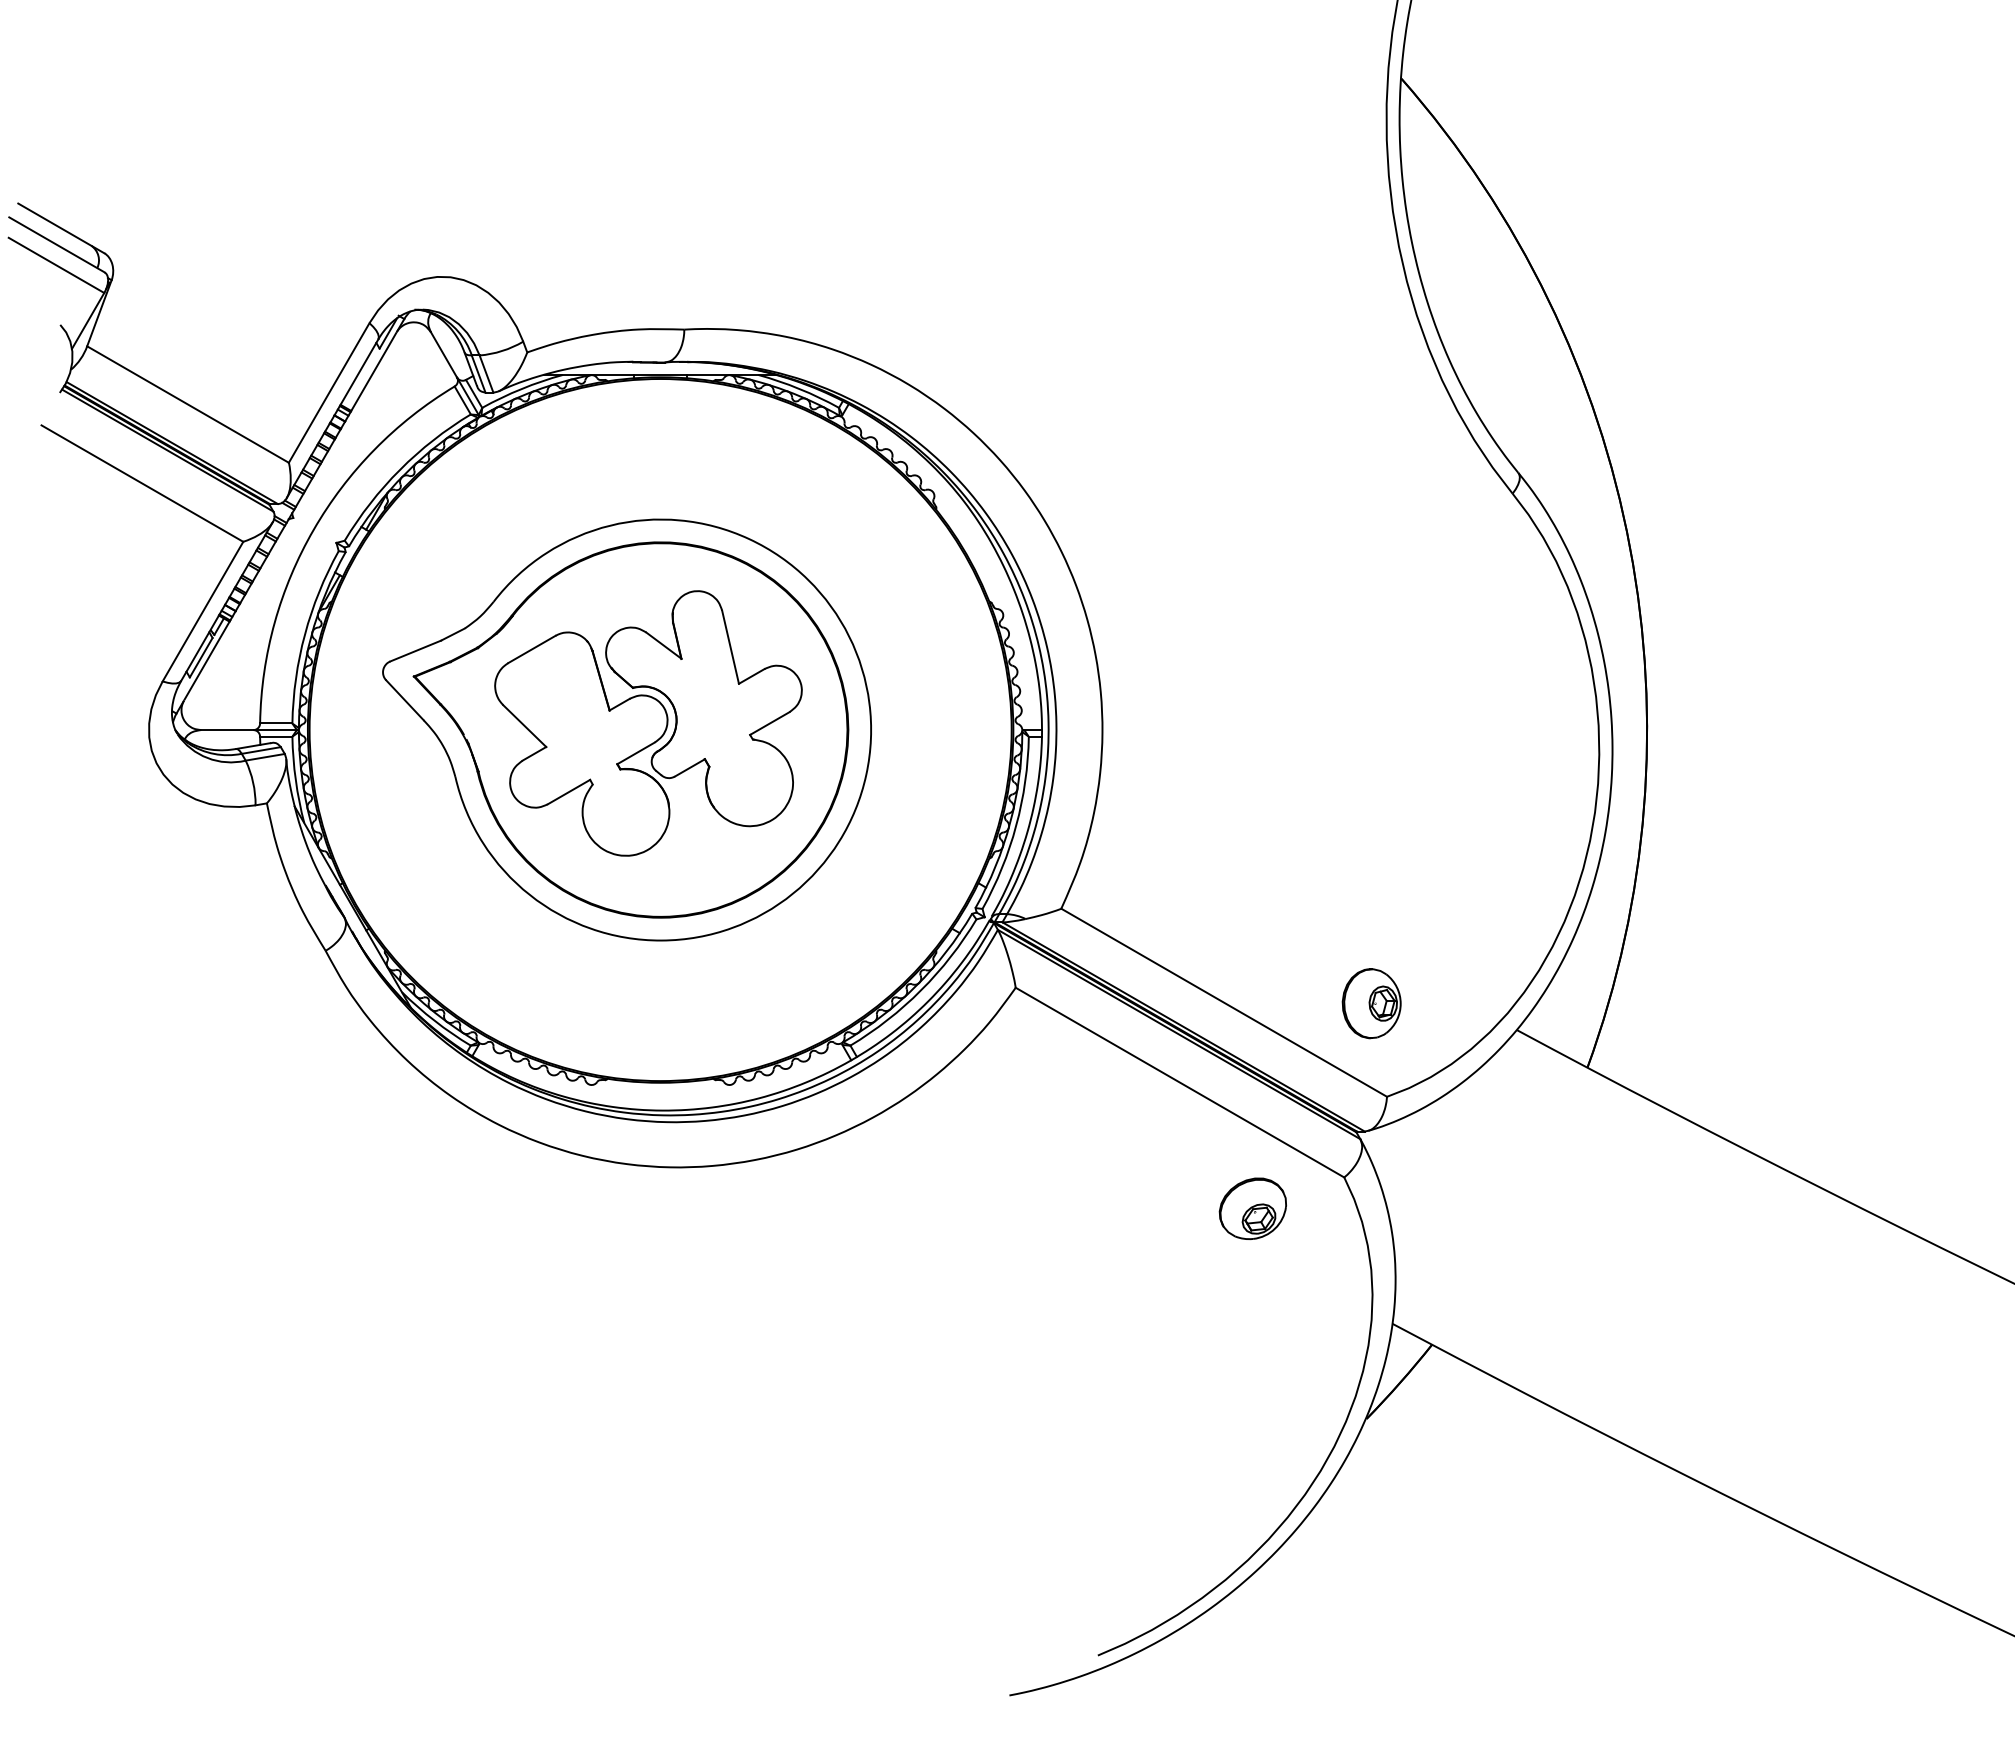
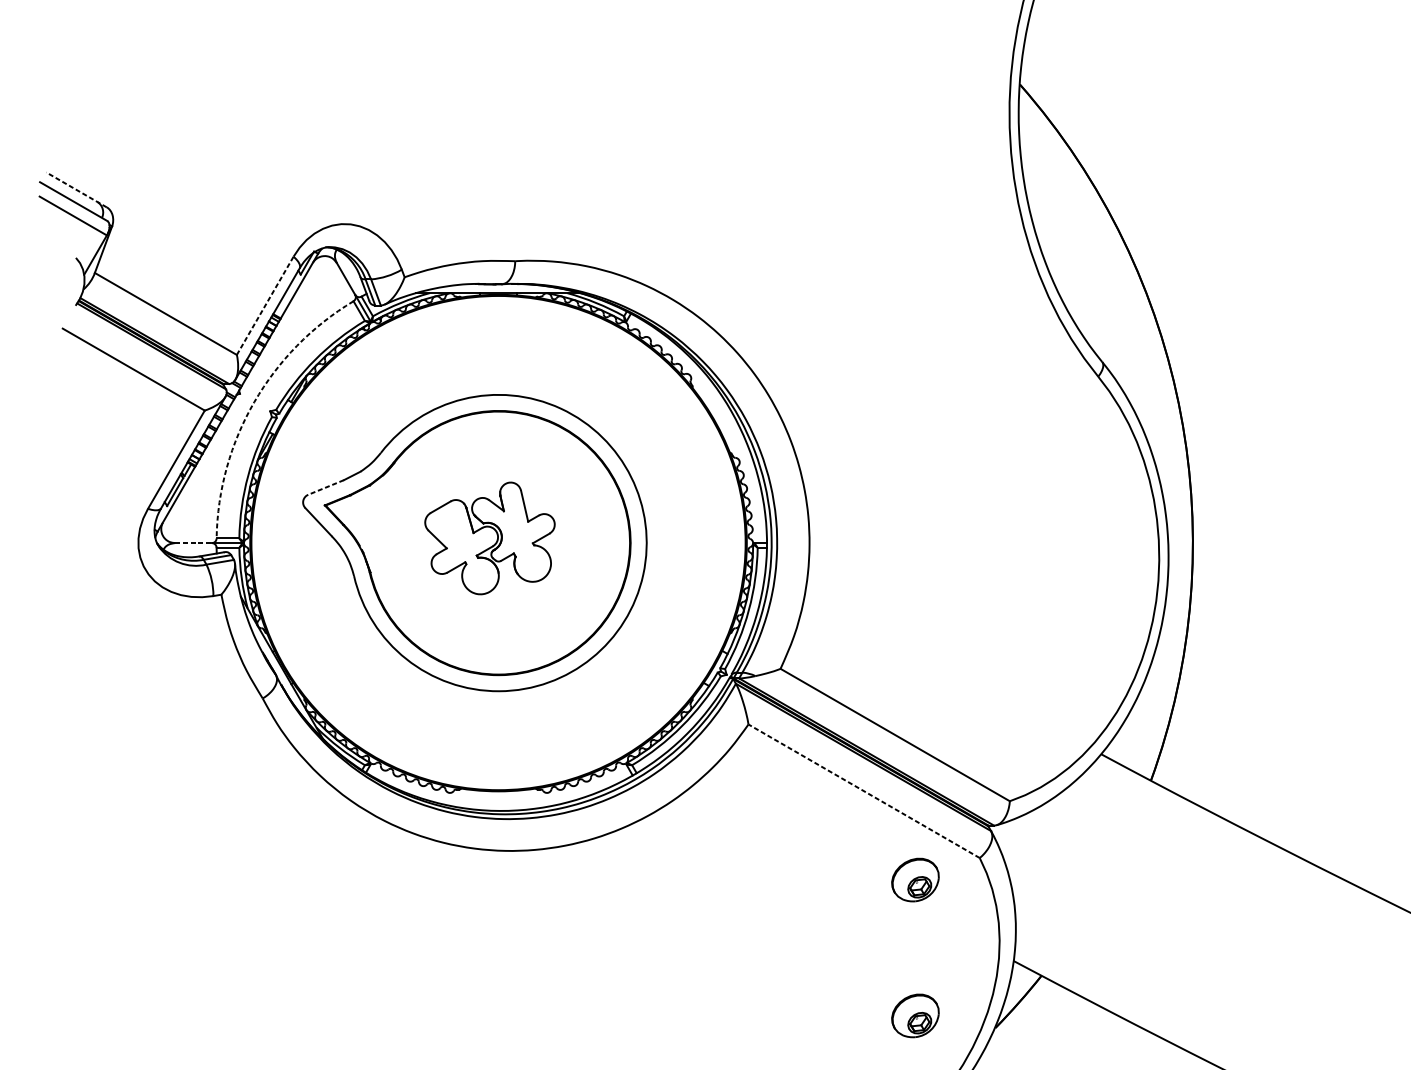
line: (61, 228) -> (76, 190), solid -> dashed
line: (329, 392) -> (265, 305), solid -> dashed
arc: (313, 529) -> (254, 401), solid -> dashed
line: (415, 651) -> (325, 487), solid -> dashed
part: (648, 723) -> (490, 538), size x0.6
line: (227, 730) -> (193, 543), solid -> dashed
part: (1371, 1003) -> (998, 735), removed
line: (1180, 1082) -> (864, 791), solid -> dashed
part: (1252, 1401) -> (915, 1015), added

